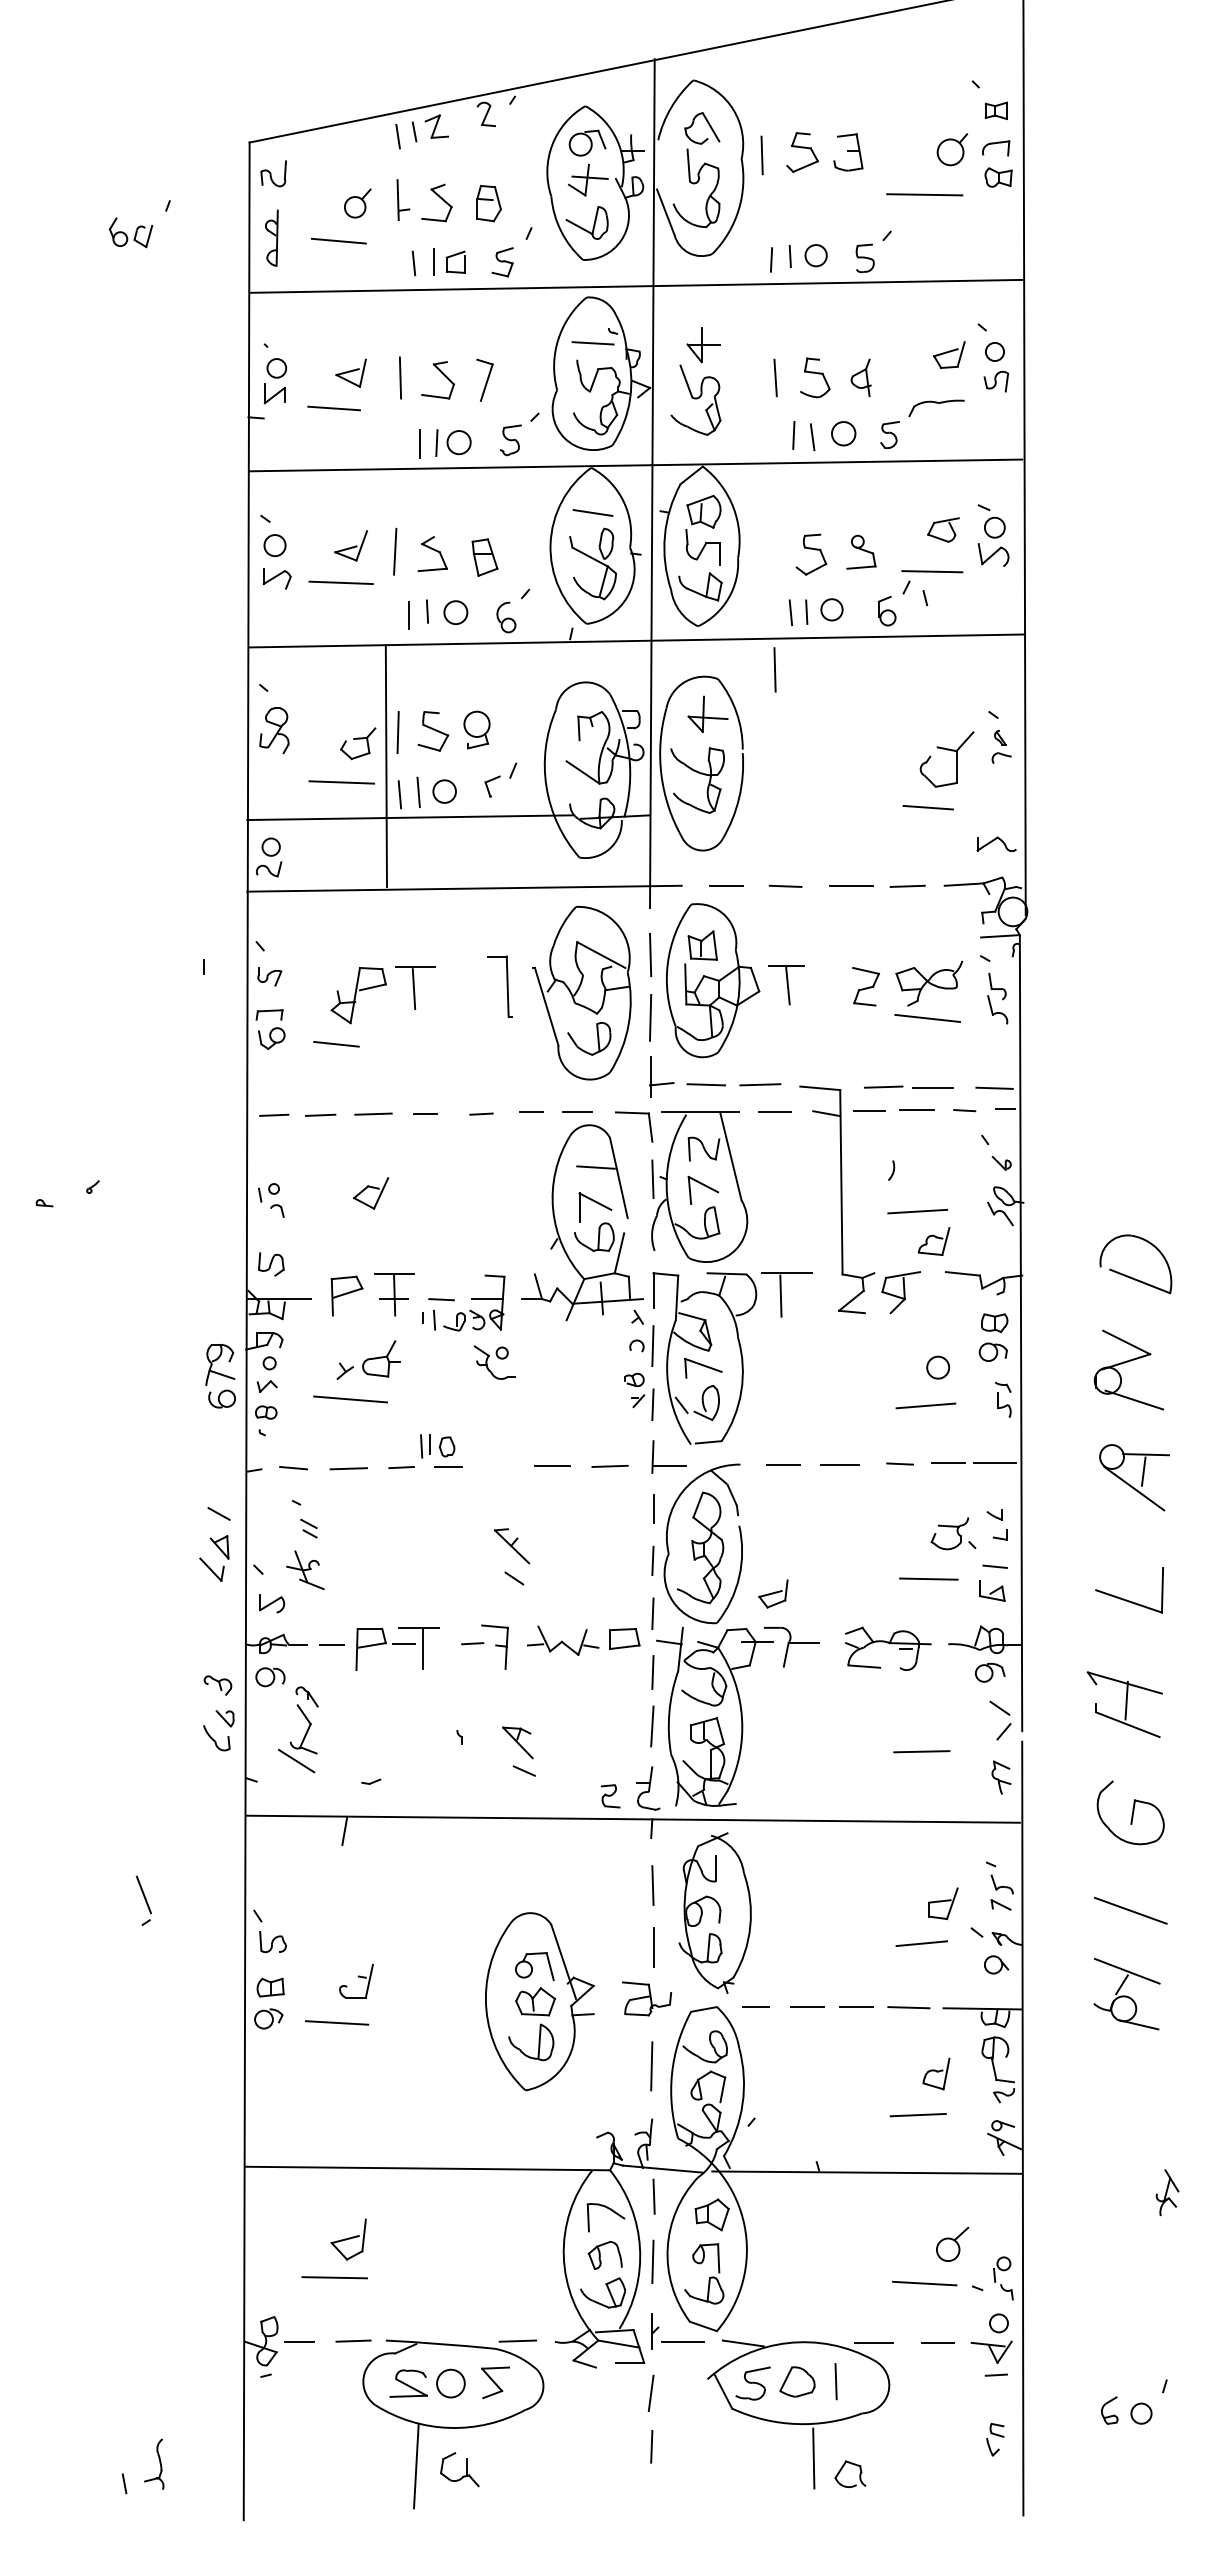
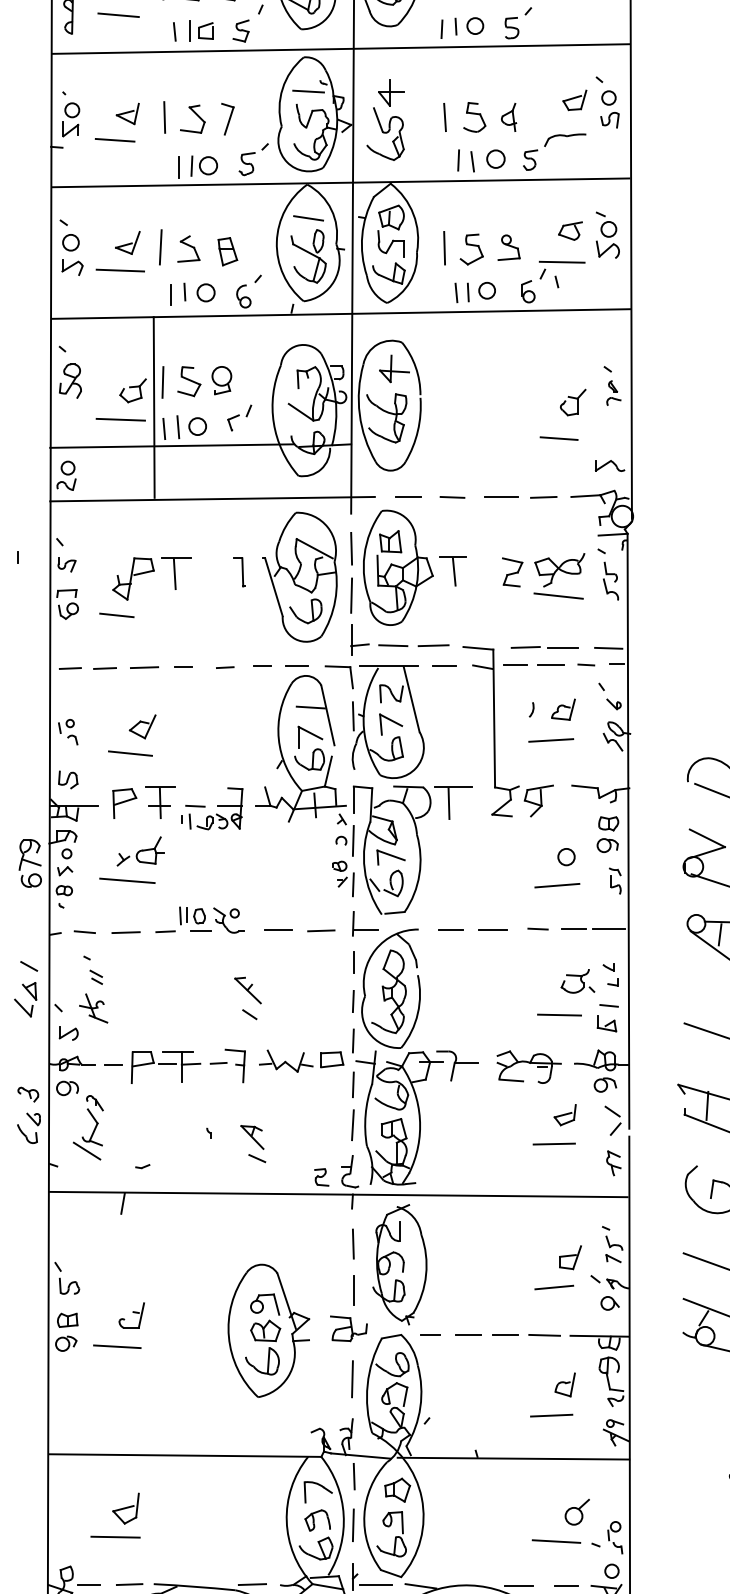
line: (774, 669) -> (444, 247), moved
part: (946, 759) -> (572, 402), size x0.62
part: (500, 986) -> (239, 572), size x0.62
line: (354, 1229) -> (130, 753), added
part: (934, 1241) -> (563, 709), moved
part: (494, 1362) -> (228, 920), moved
part: (773, 1593) -> (565, 1114), moved
line: (435, 1644) -> (190, 1063), added

